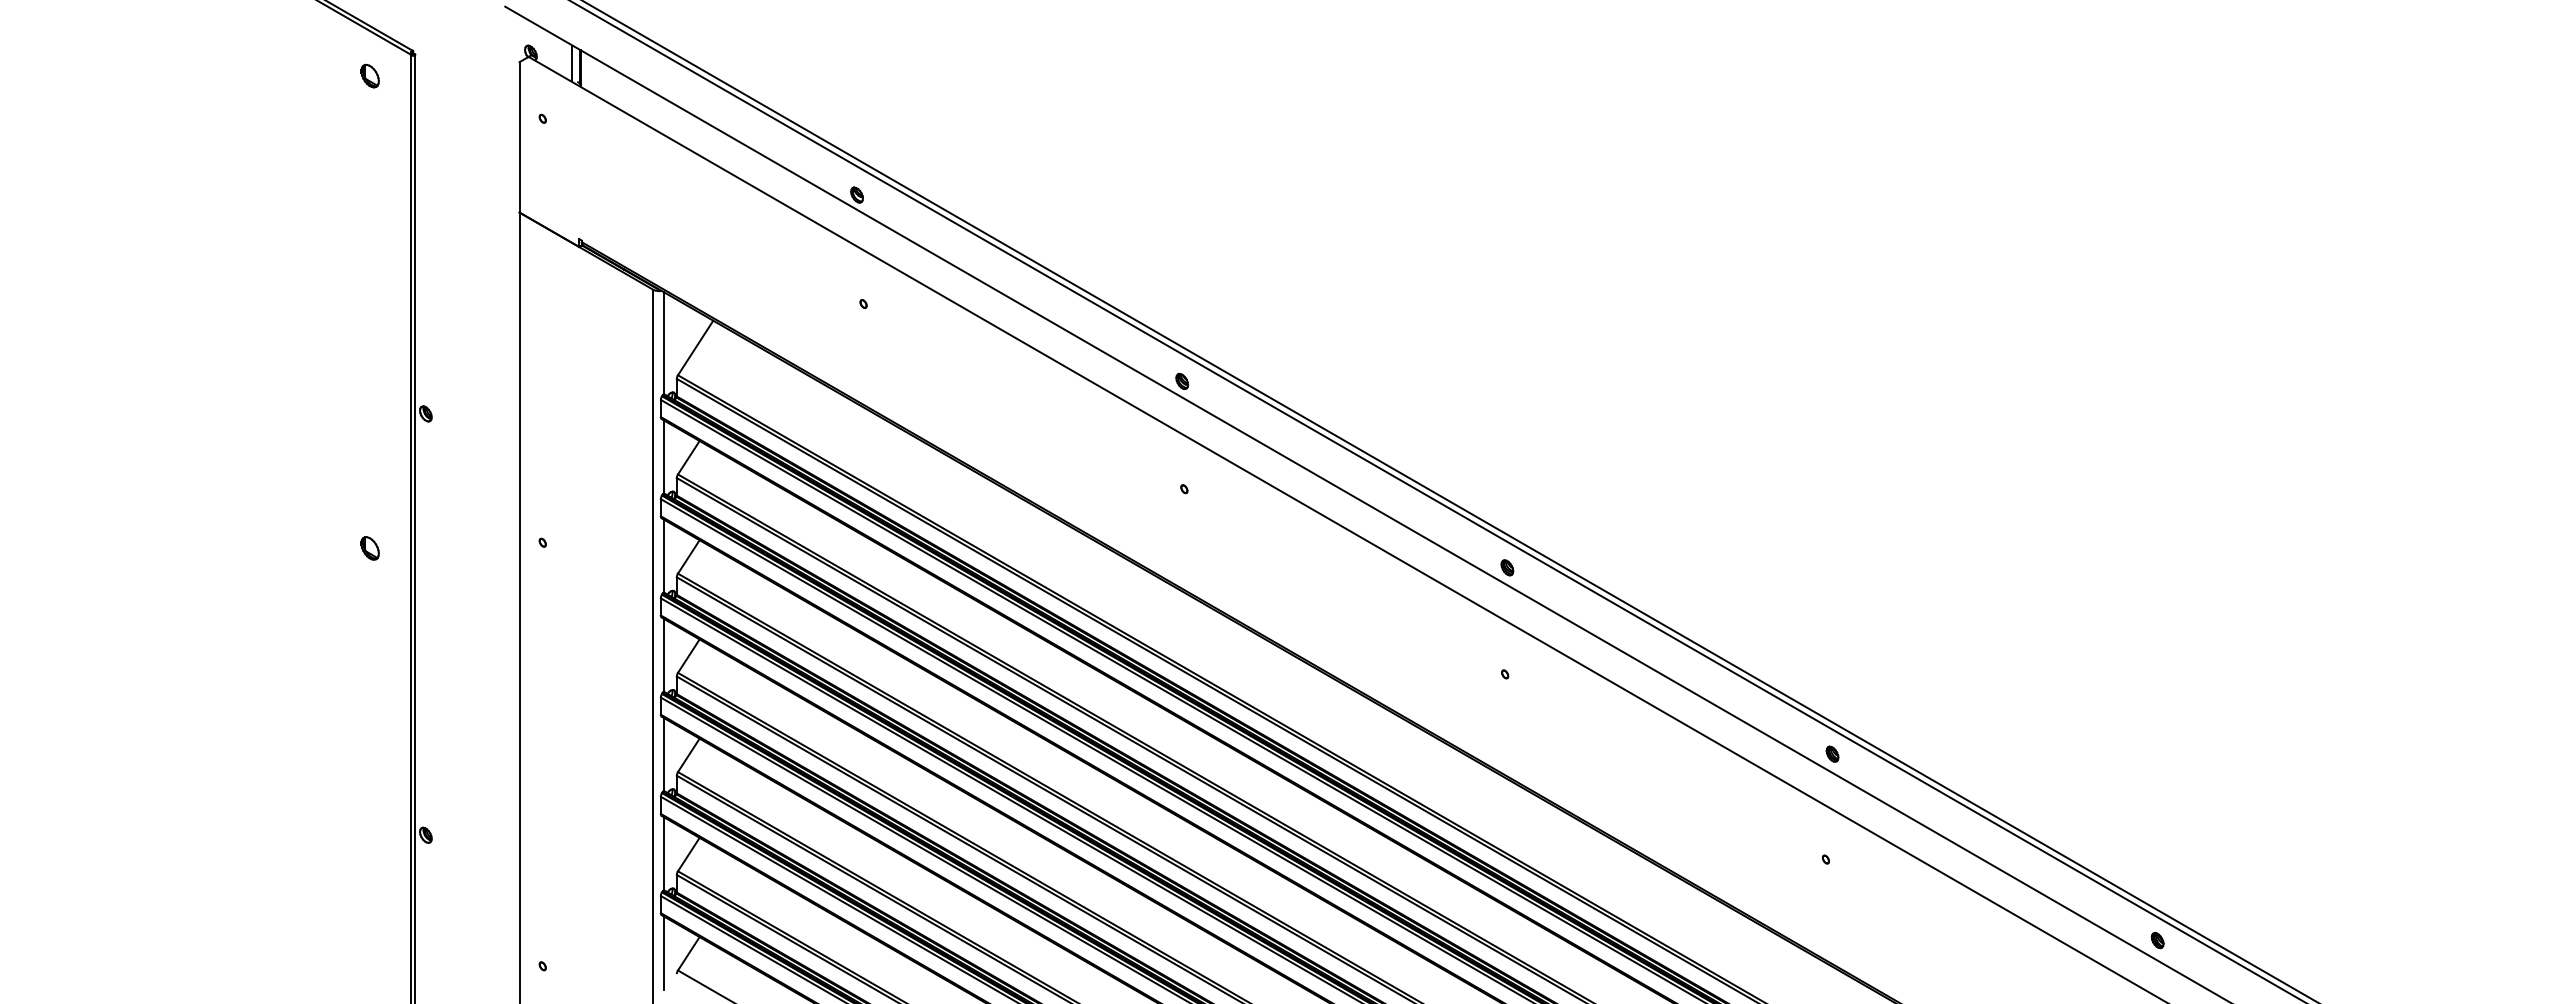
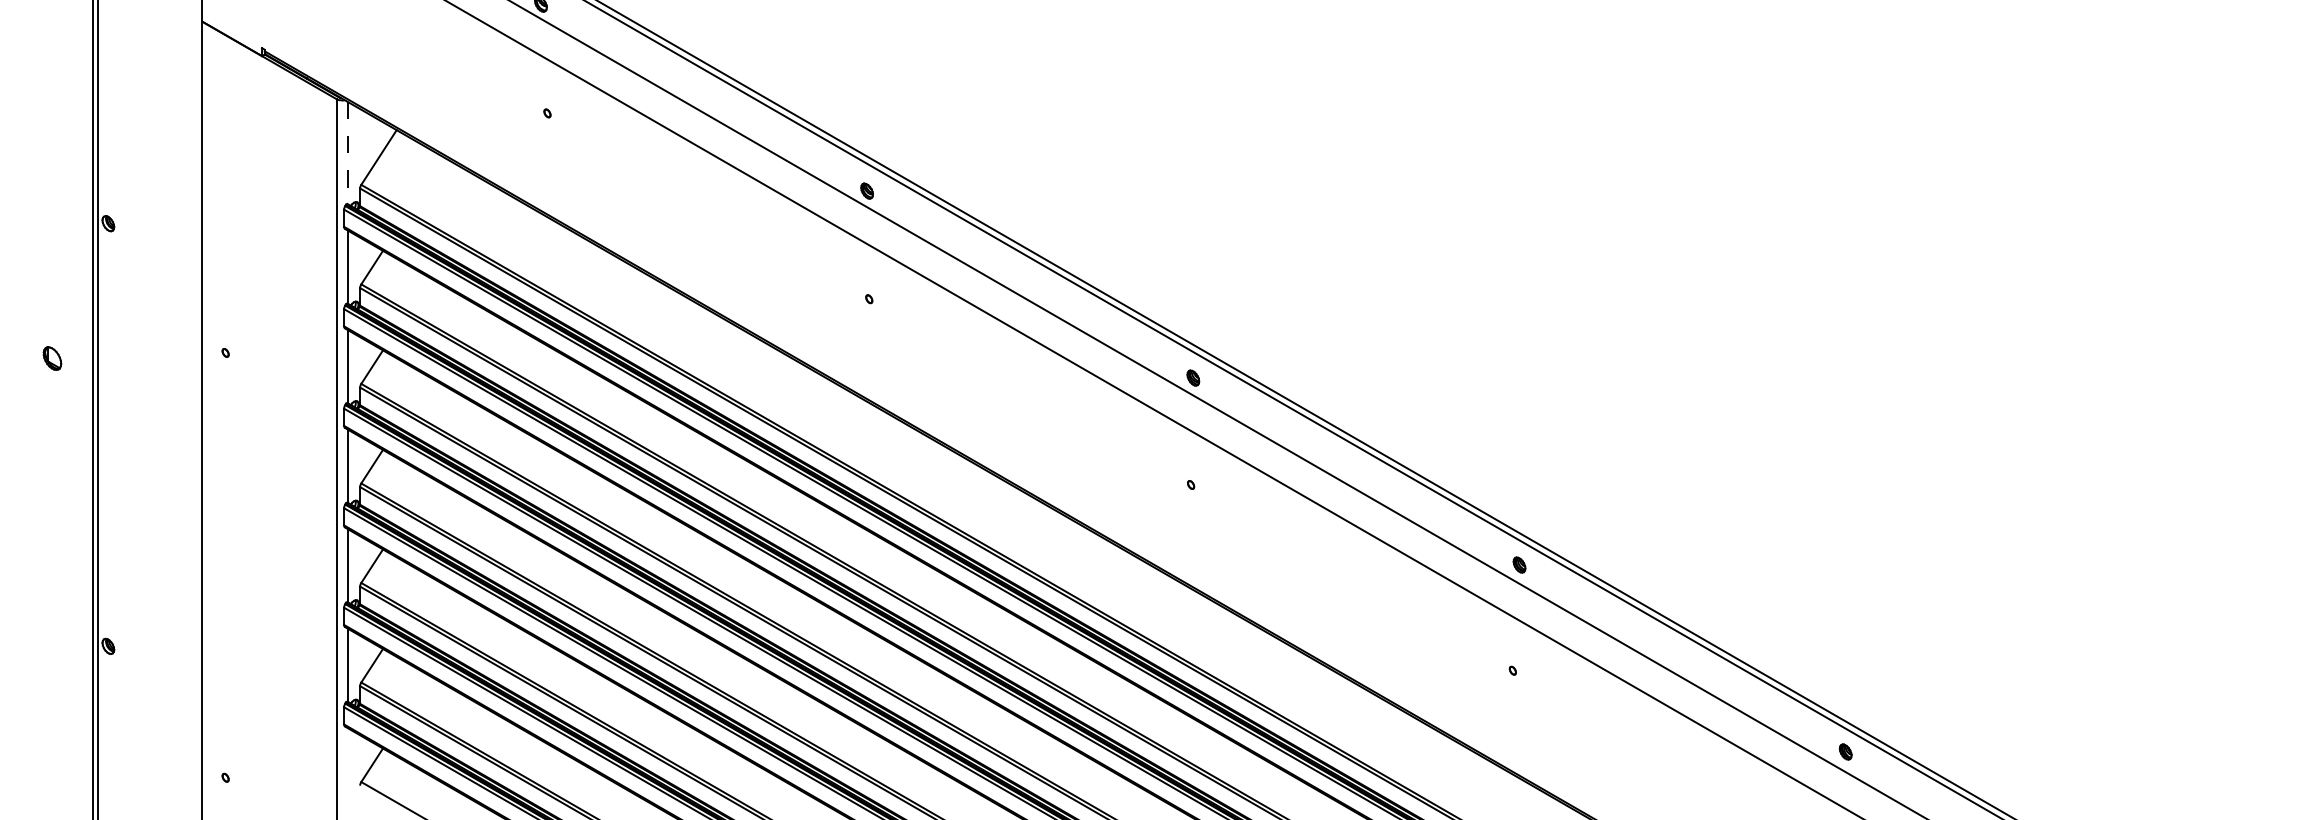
line: (664, 343) -> (347, 153), solid -> dashed
line: (664, 952) -> (347, 763), removed

